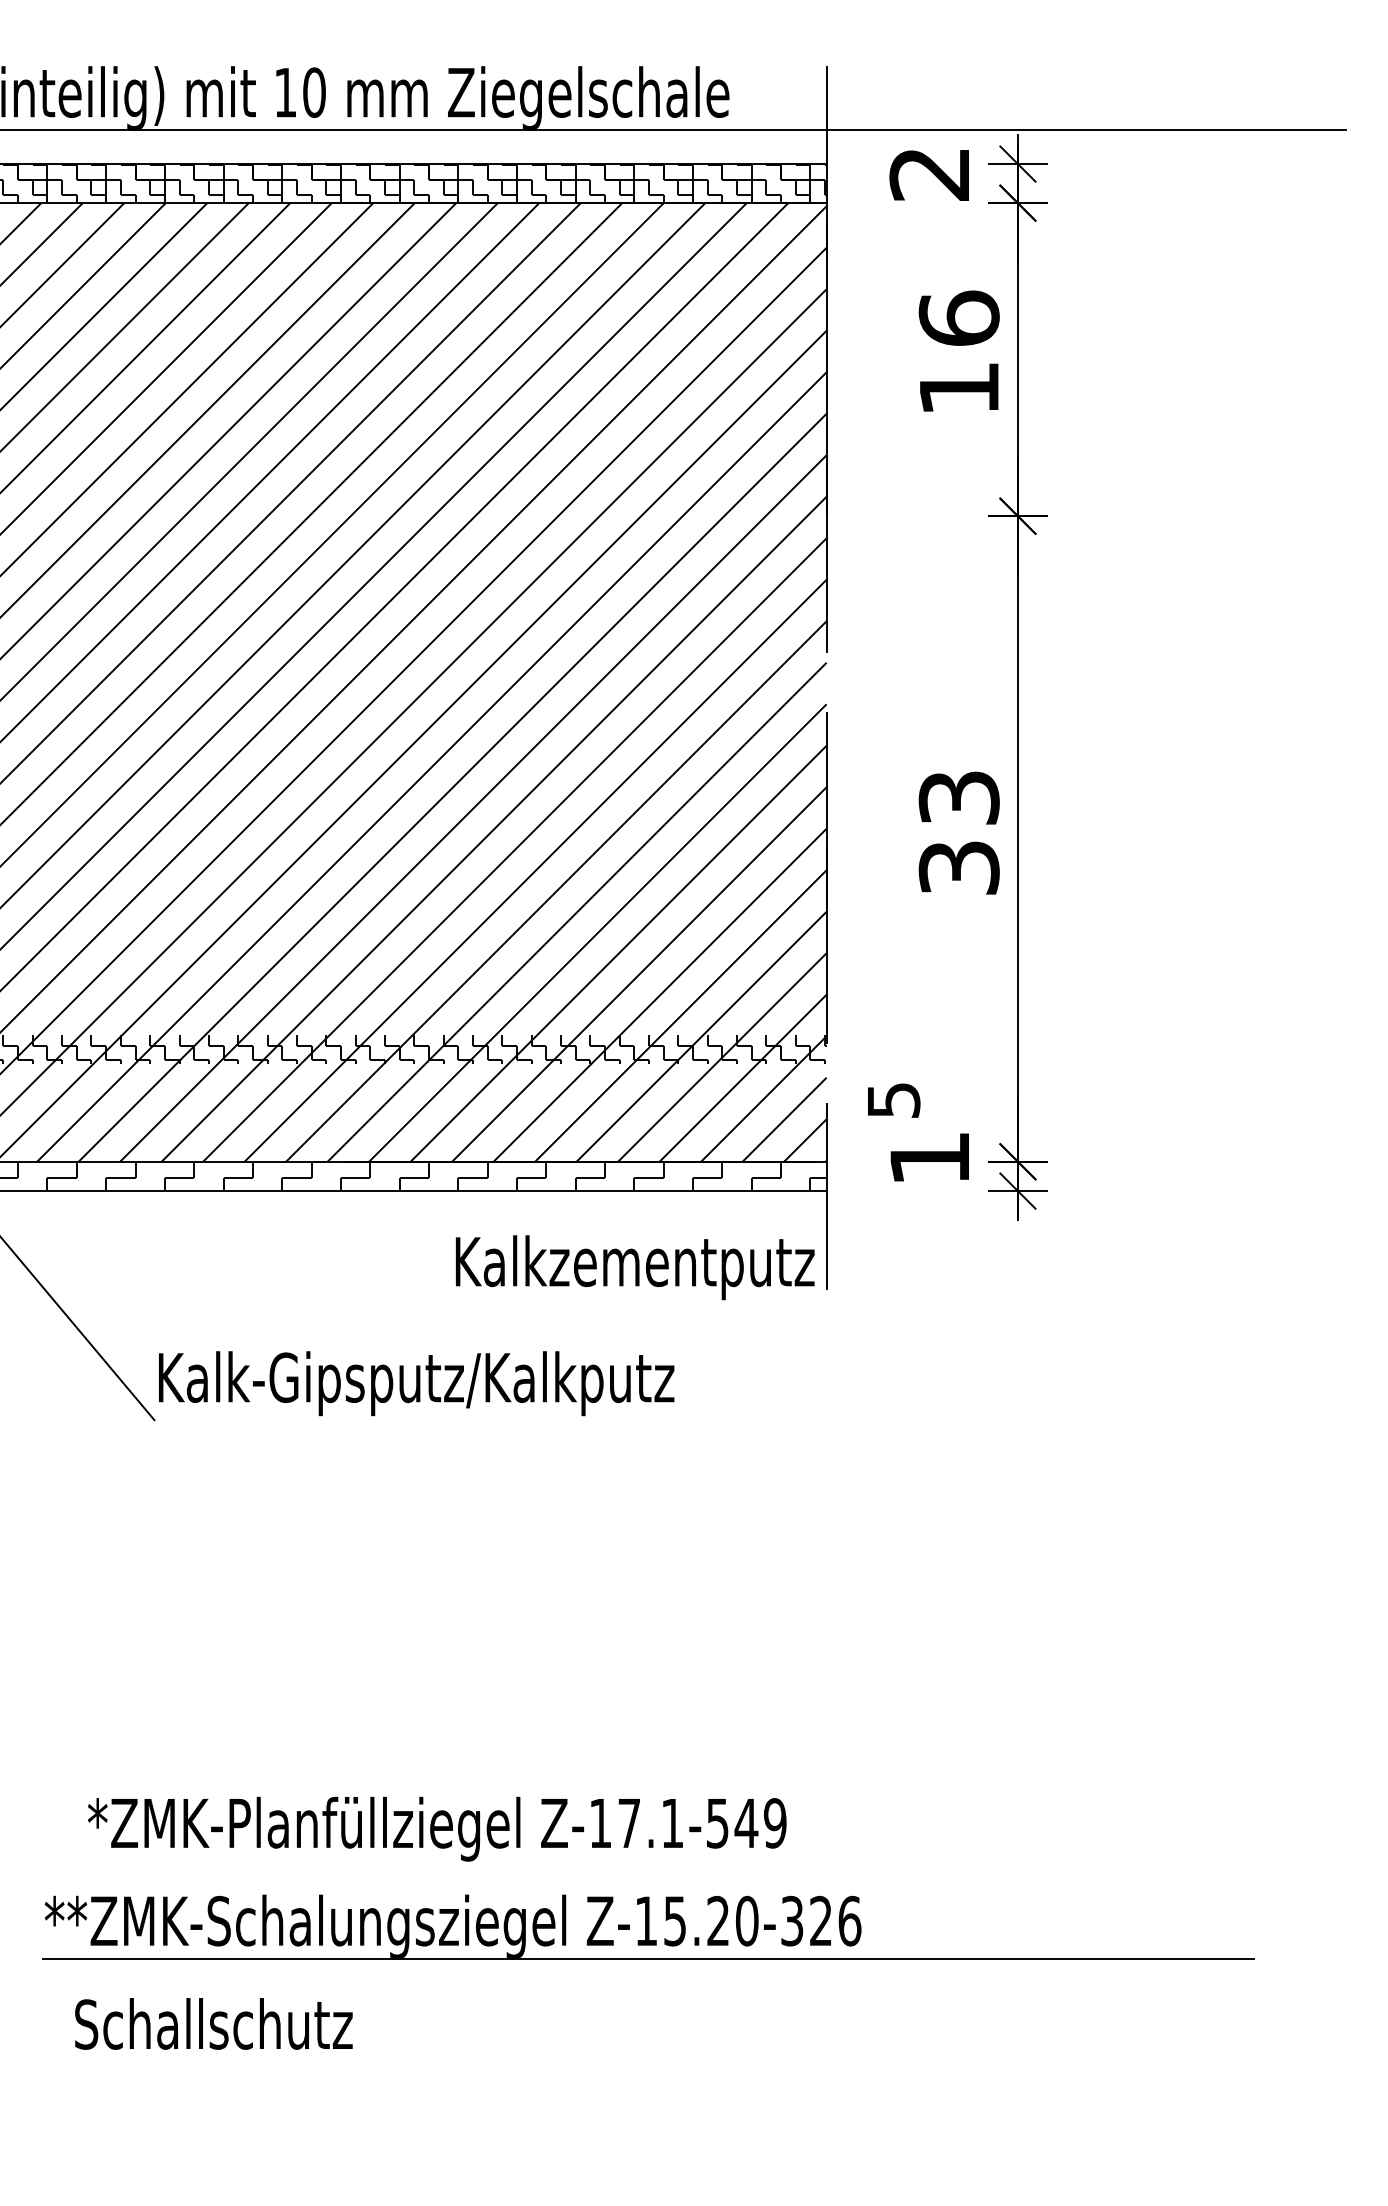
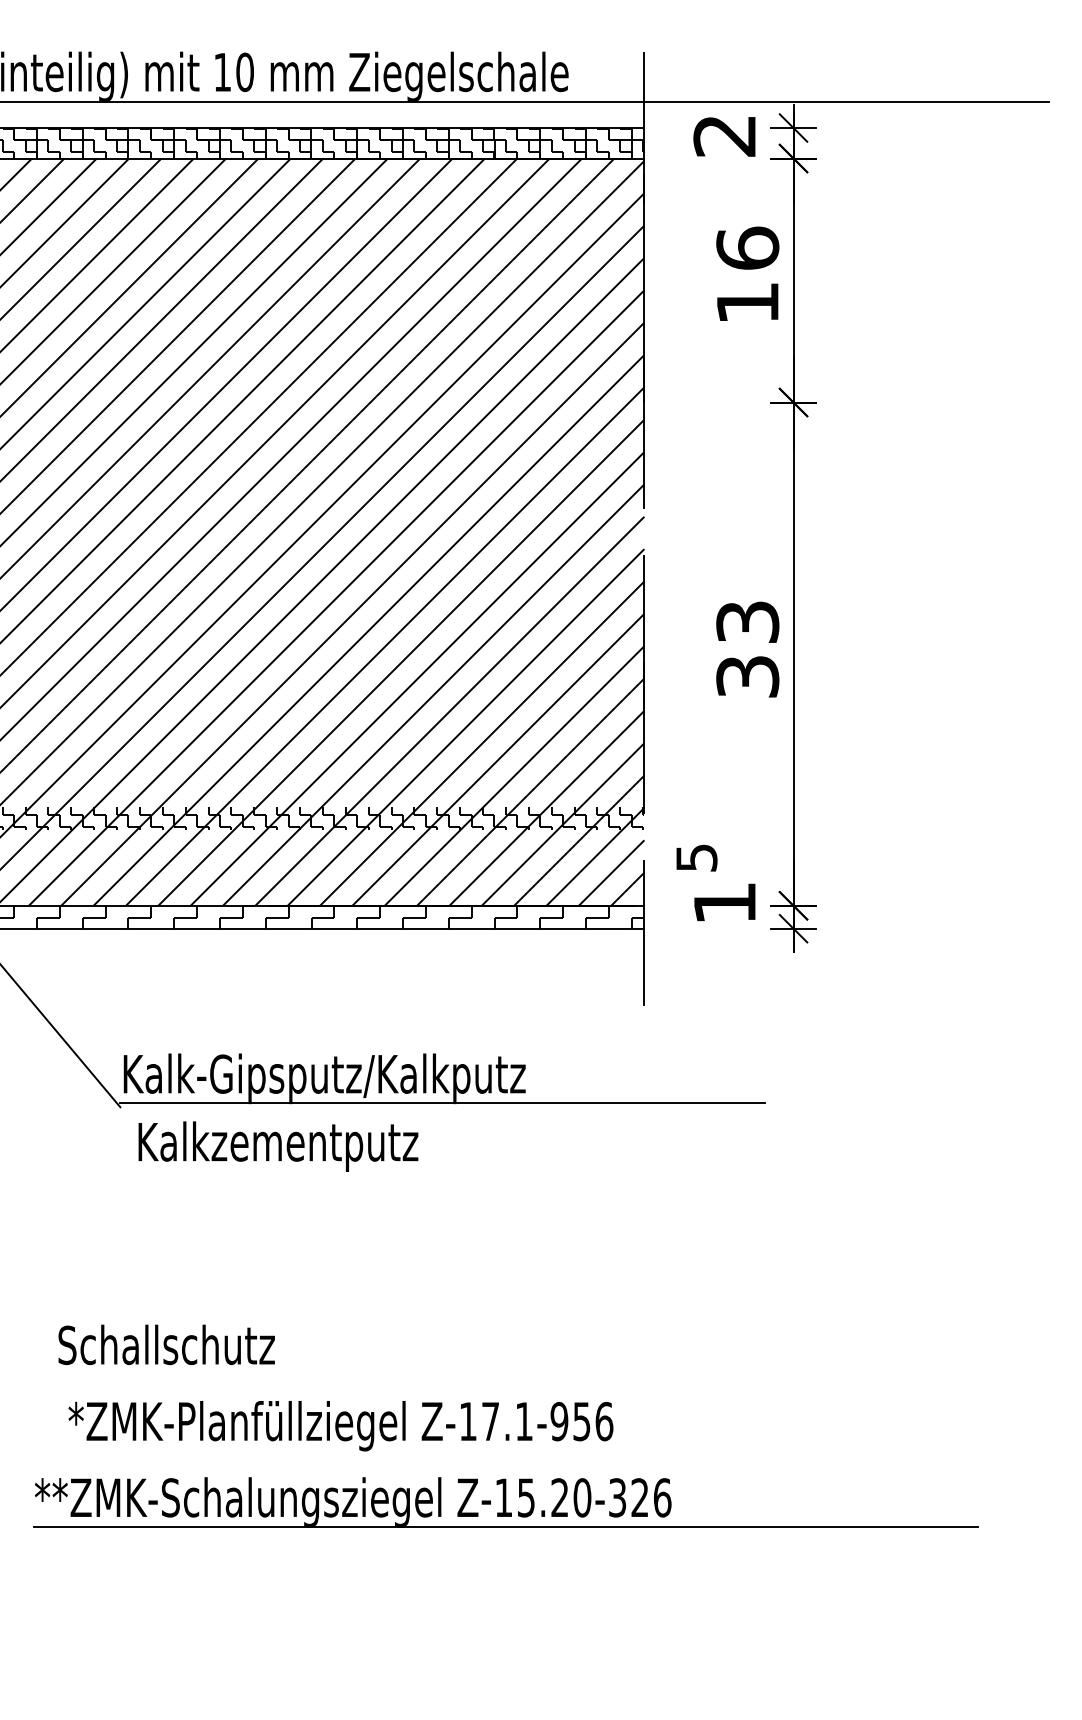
text: (634, 1267) -> (277, 1146), moved
line: (567, 1415) -> (442, 1103), added
text: (746, 1823) -> (581, 1421), Z-17.1-549 -> Z-17.1-956
text: (213, 2023) -> (166, 1344), moved

